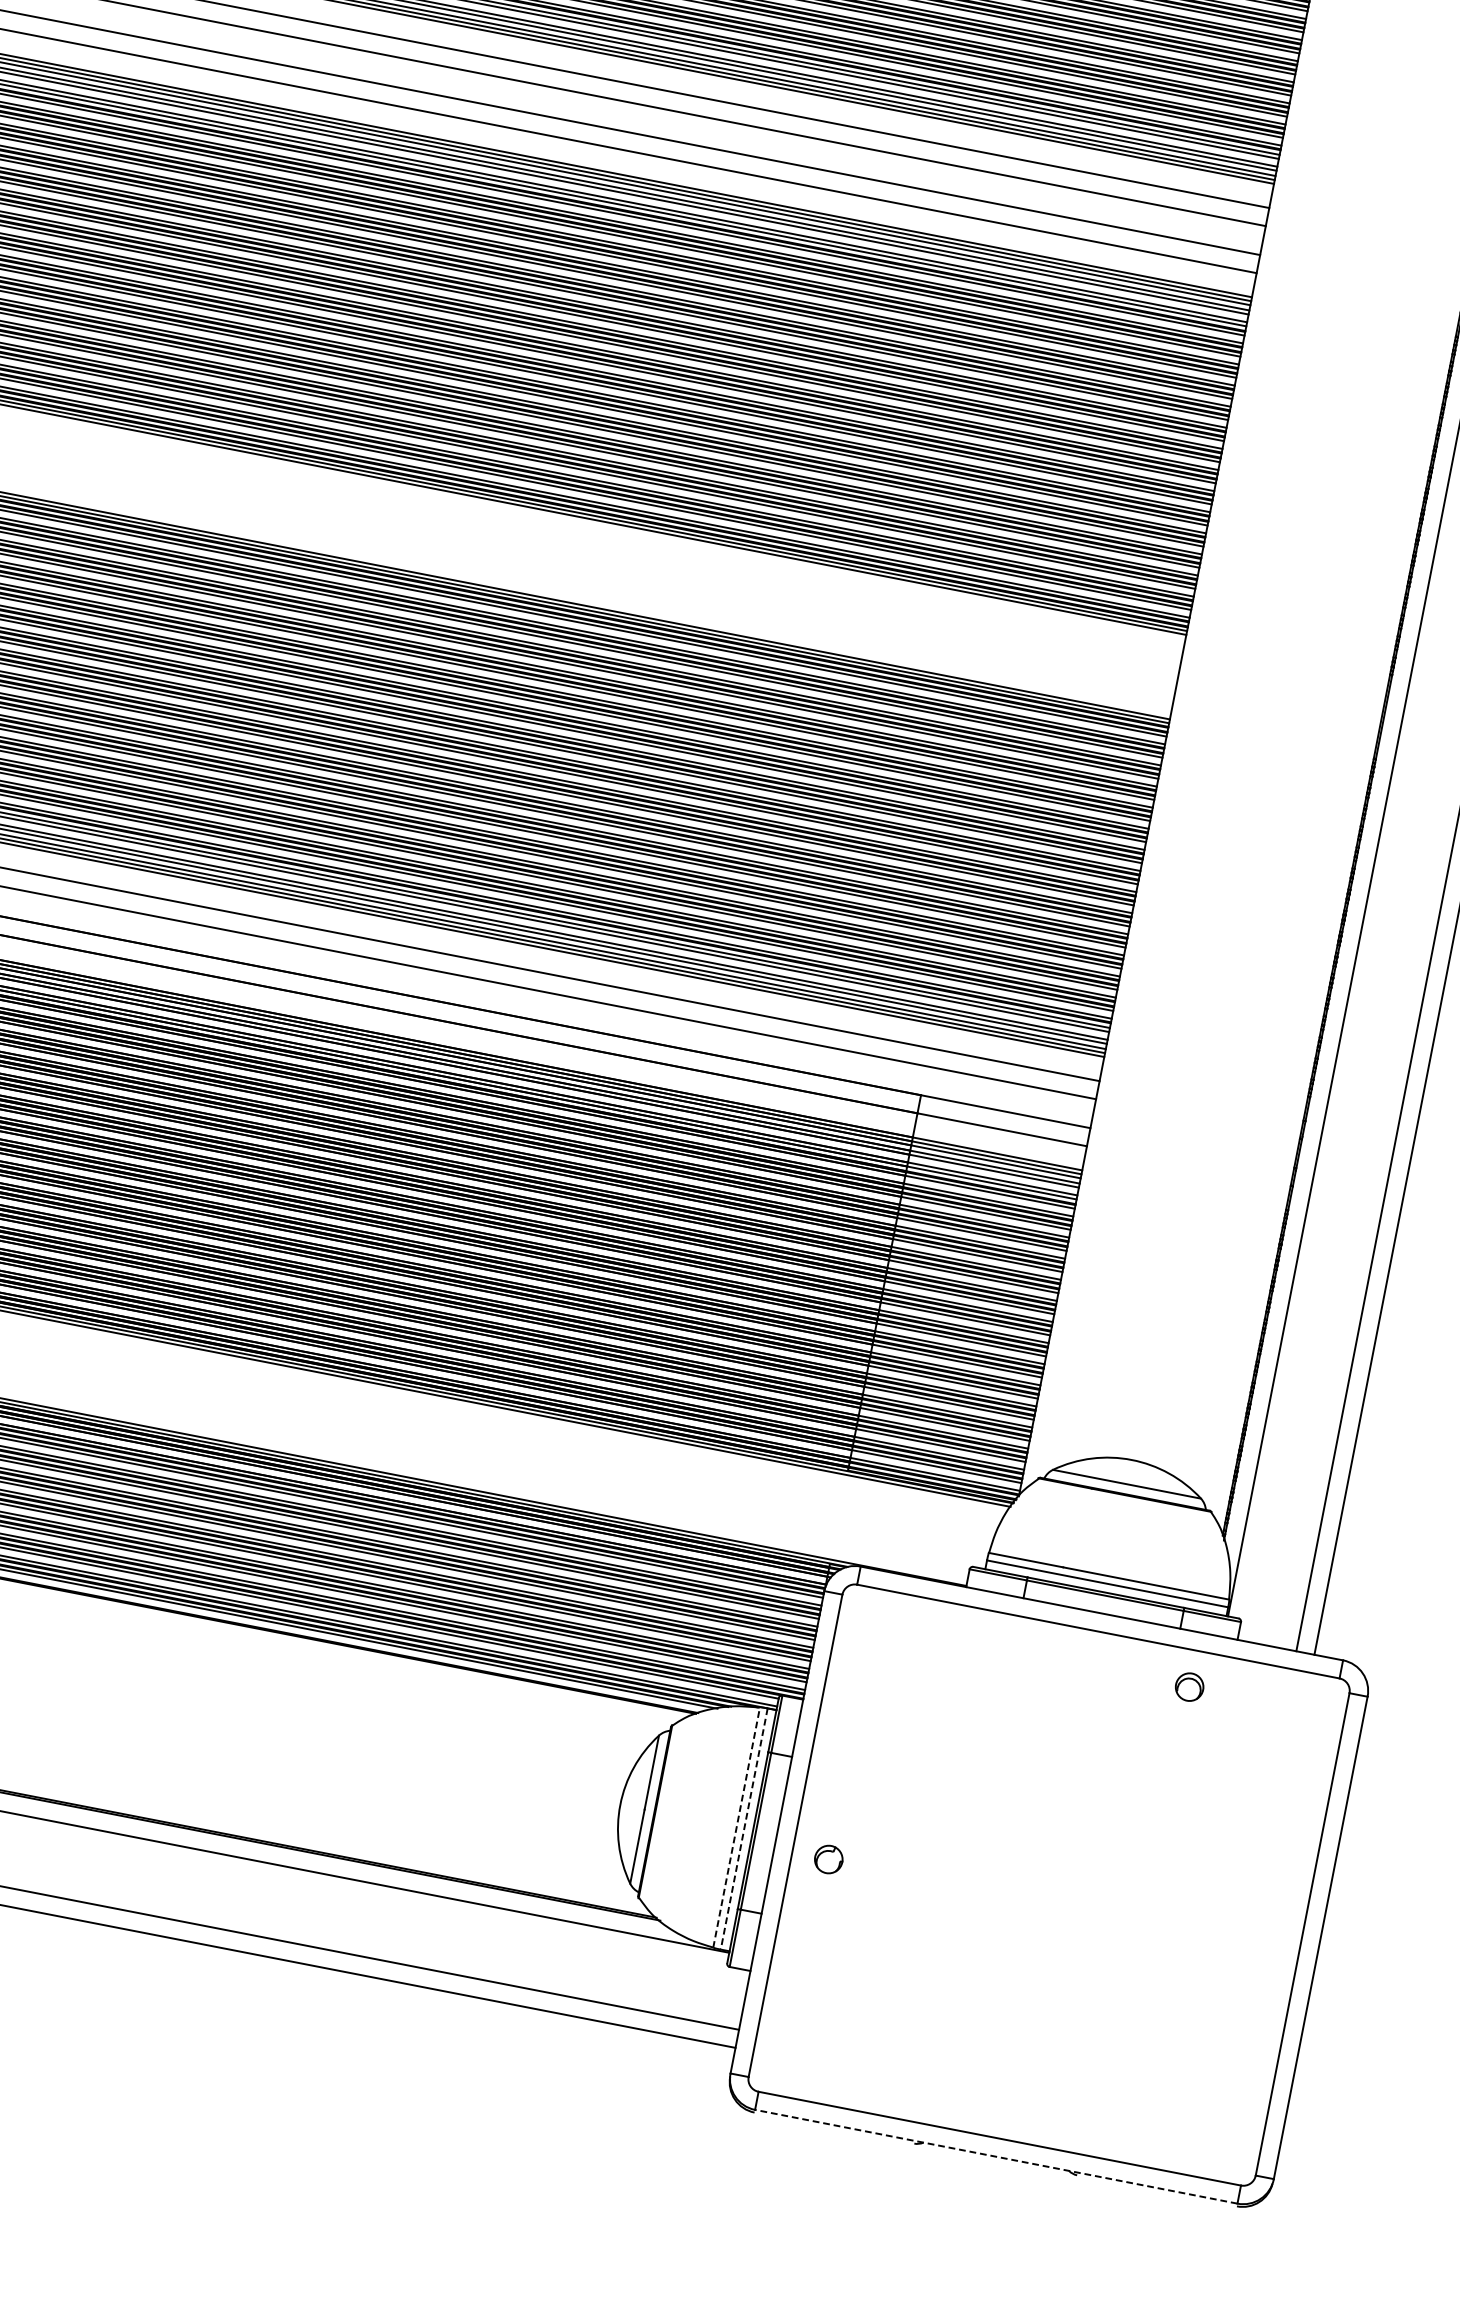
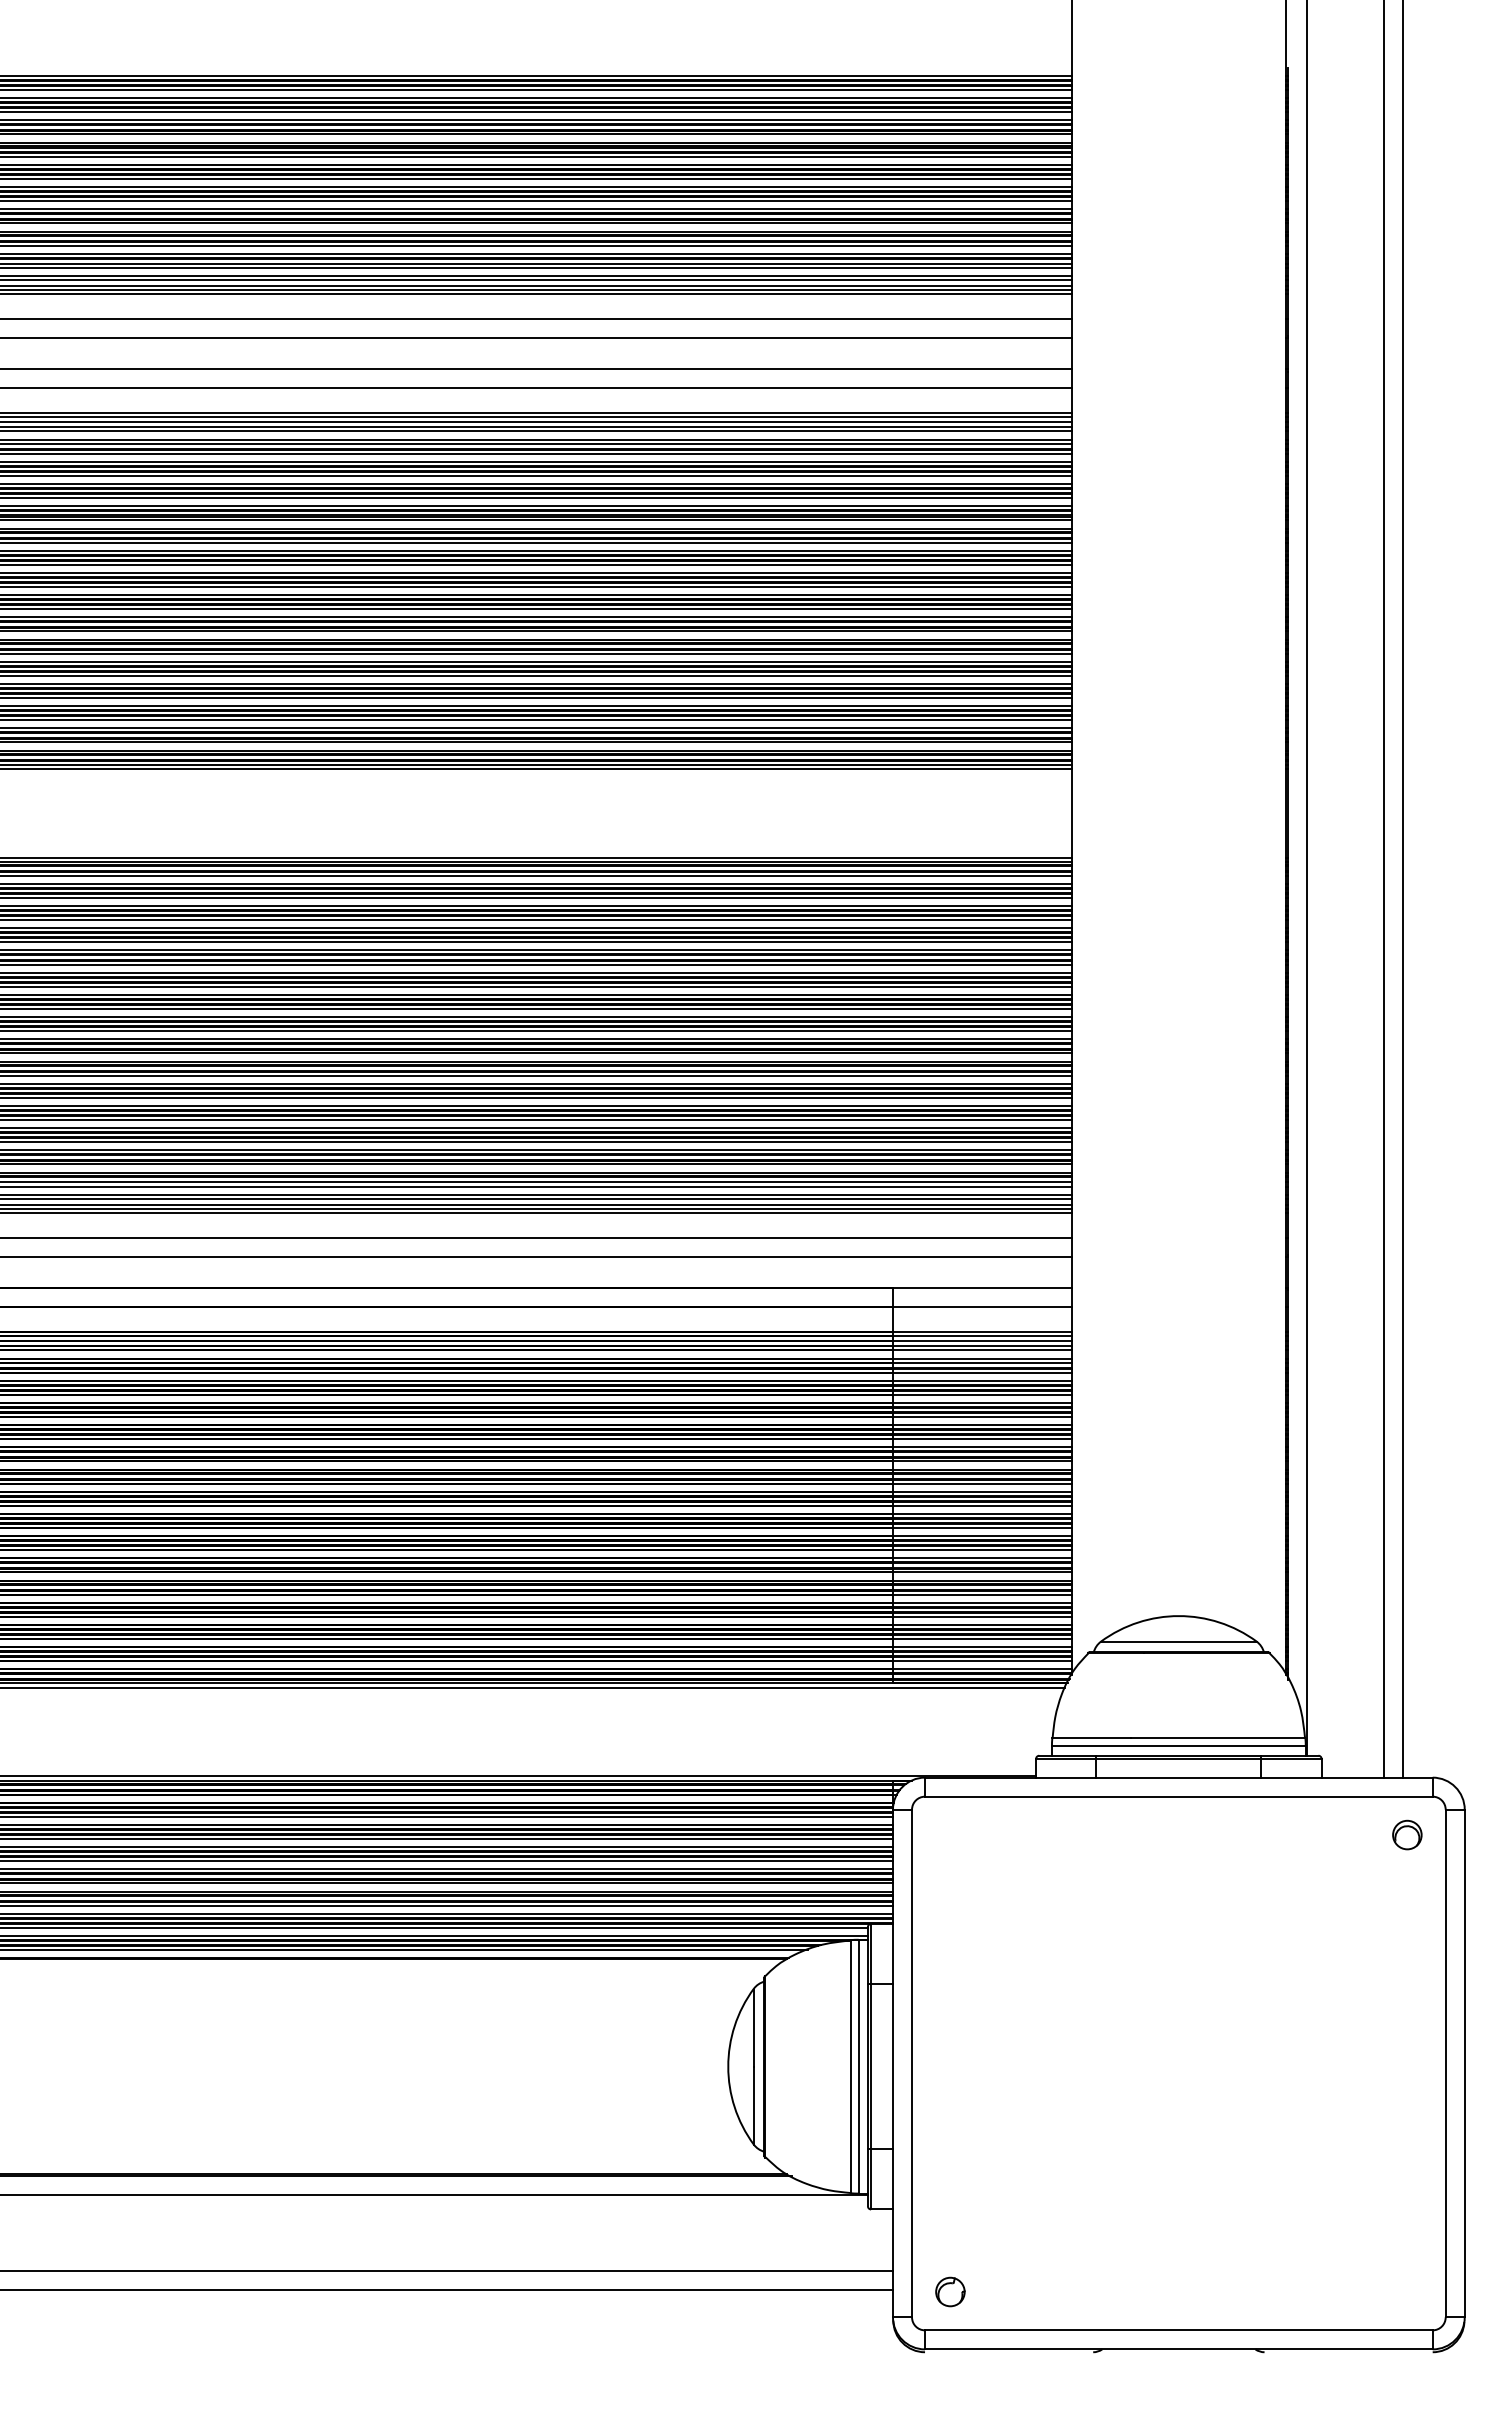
part: (1189, 1686) -> (1407, 1834), moved
line: (736, 1827) -> (850, 2066), dashed -> solid
line: (744, 1828) -> (858, 2066), dashed -> solid
part: (828, 1859) -> (950, 2291), moved
line: (995, 2156) -> (1178, 2349), dashed -> solid

